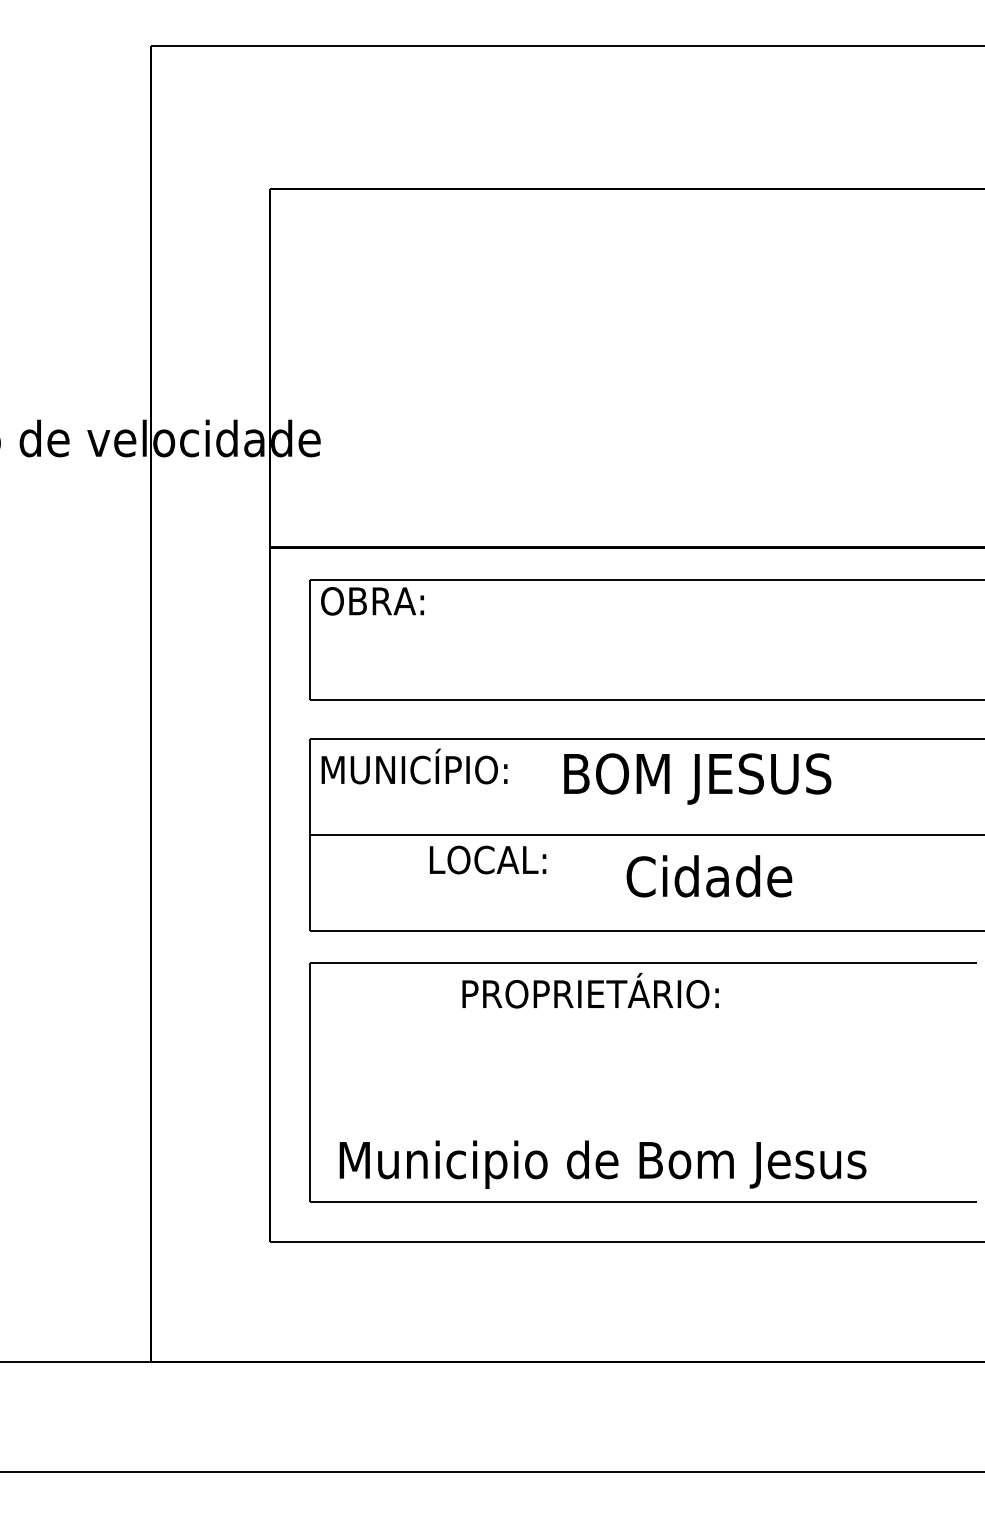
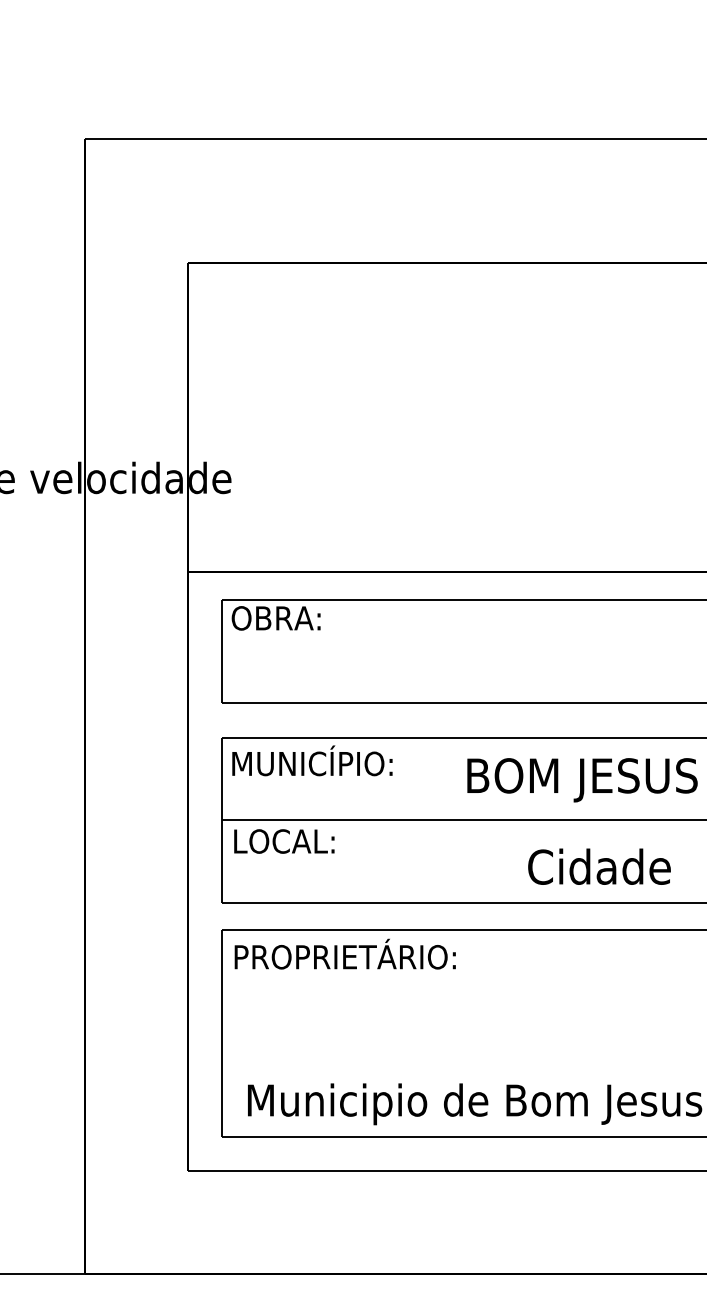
text: (697, 778) -> (582, 779), moved
text: (488, 859) -> (284, 841), moved
text: (709, 876) -> (599, 866), moved
text: (590, 990) -> (345, 954), moved

